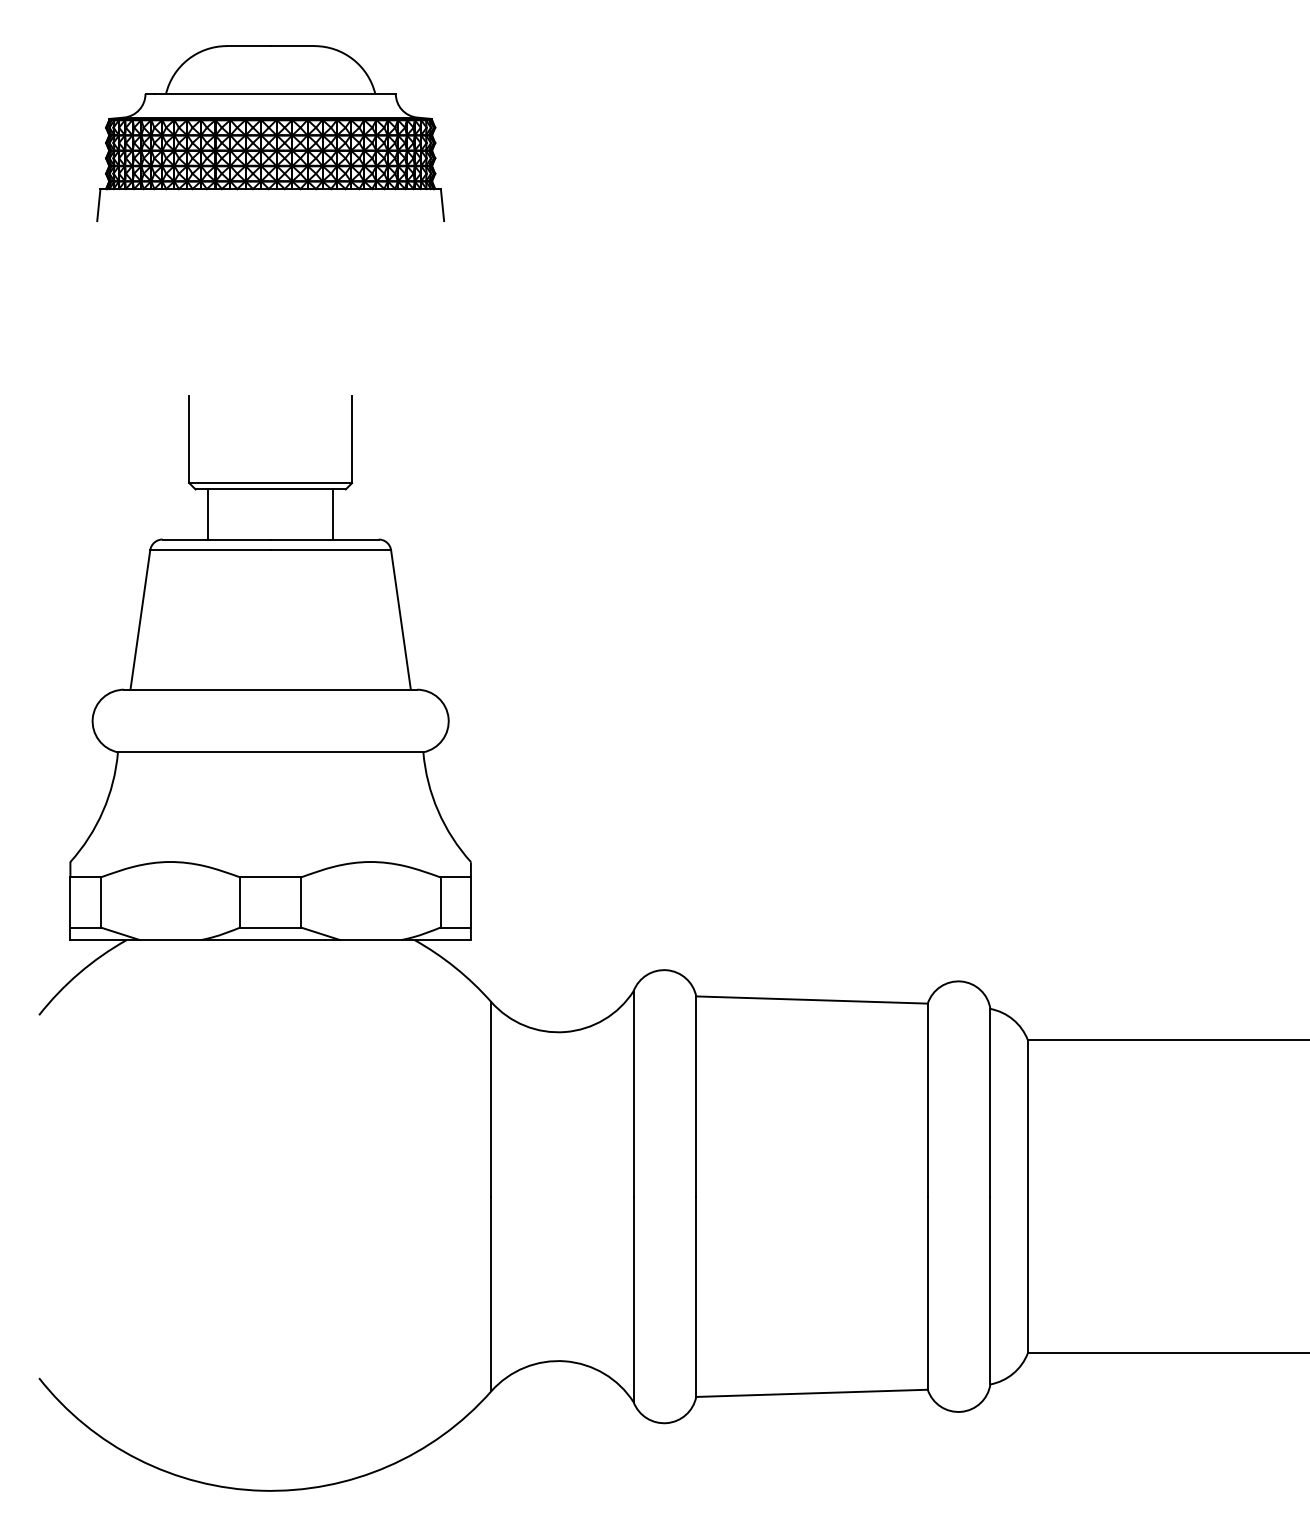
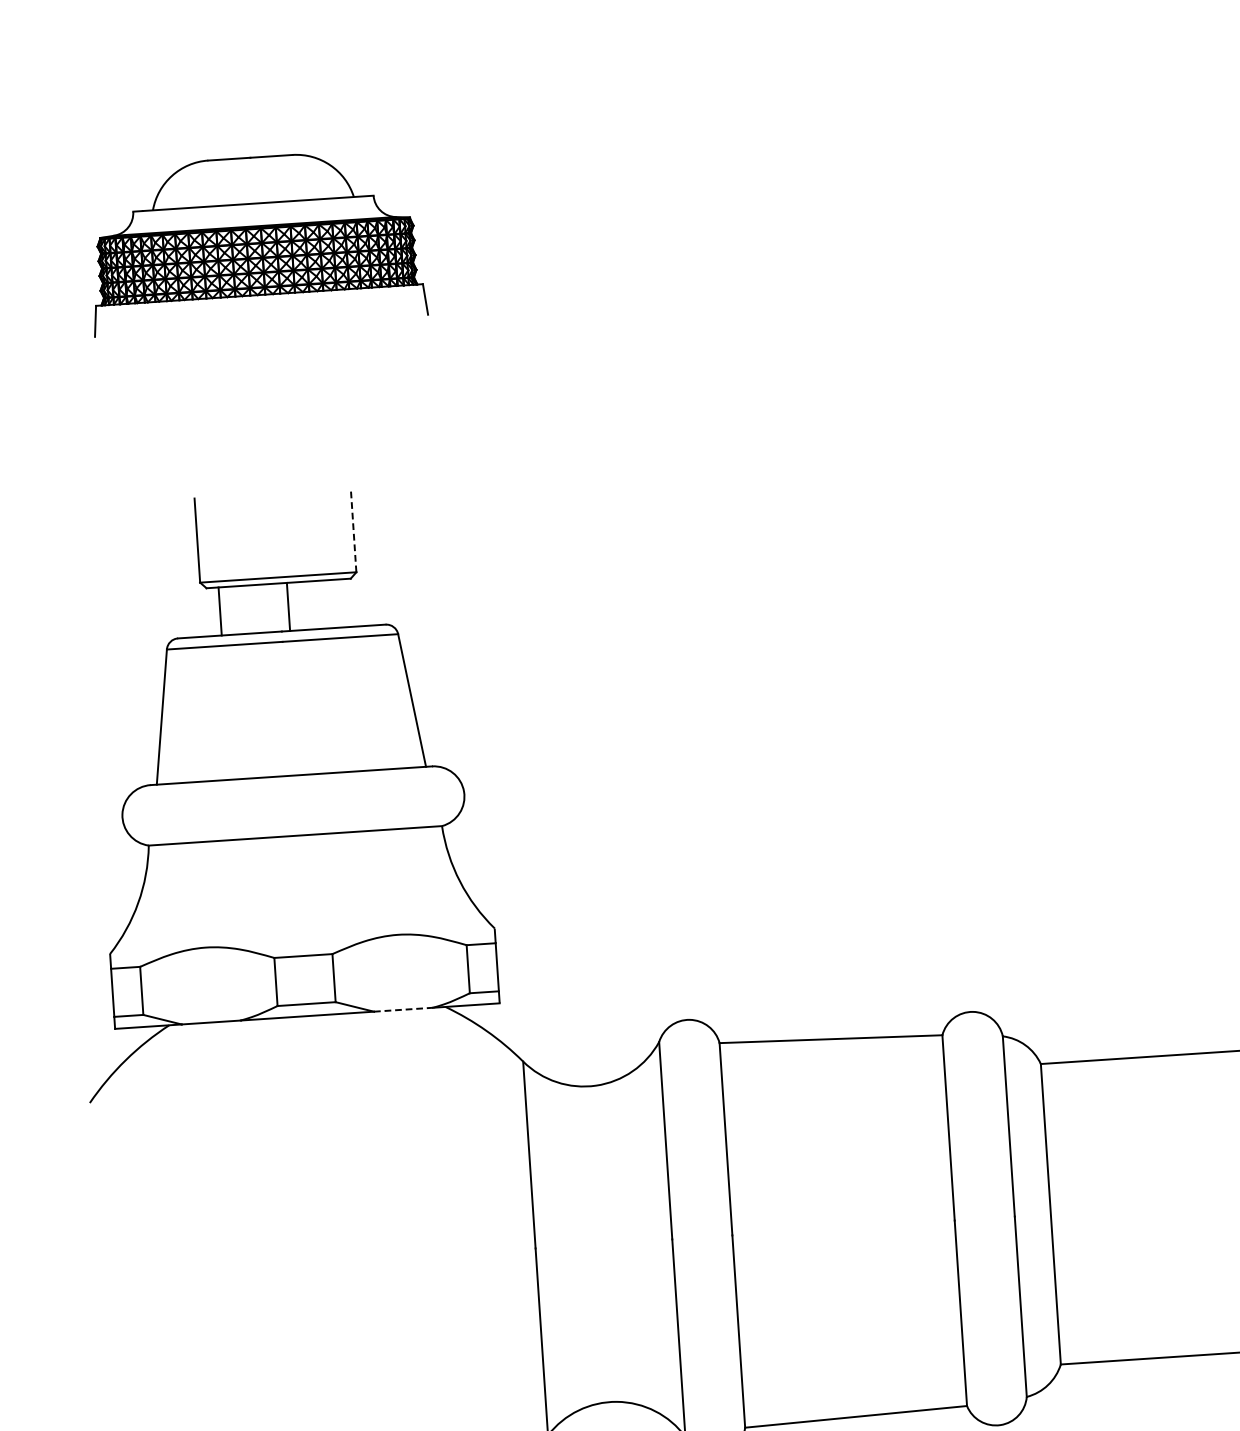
line: (352, 439) -> (354, 530), solid -> dashed
line: (333, 514) -> (288, 606), moved
line: (370, 940) -> (403, 1010), solid -> dashed

